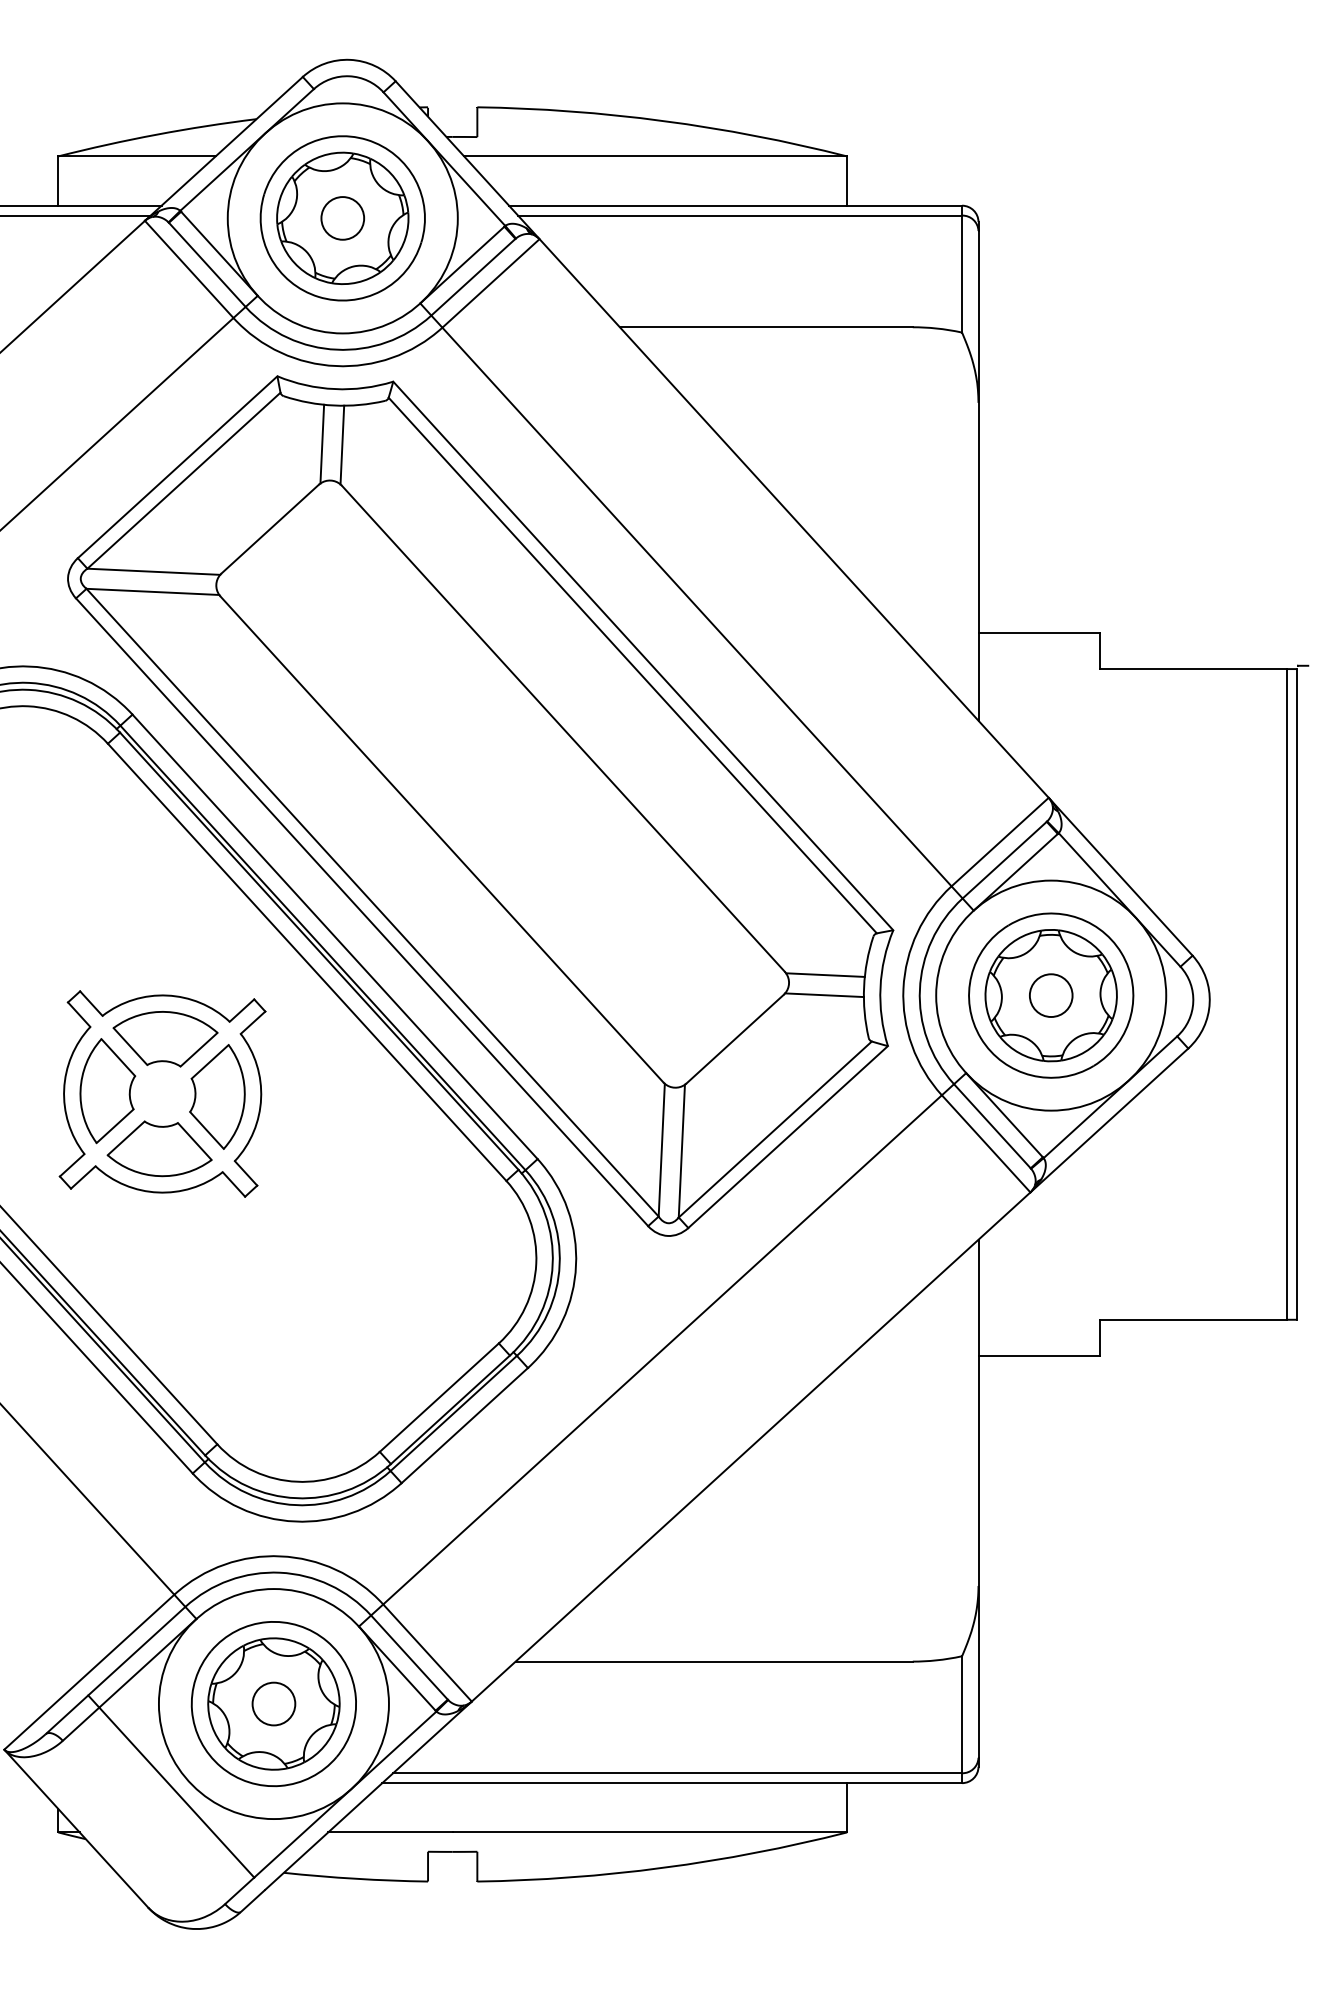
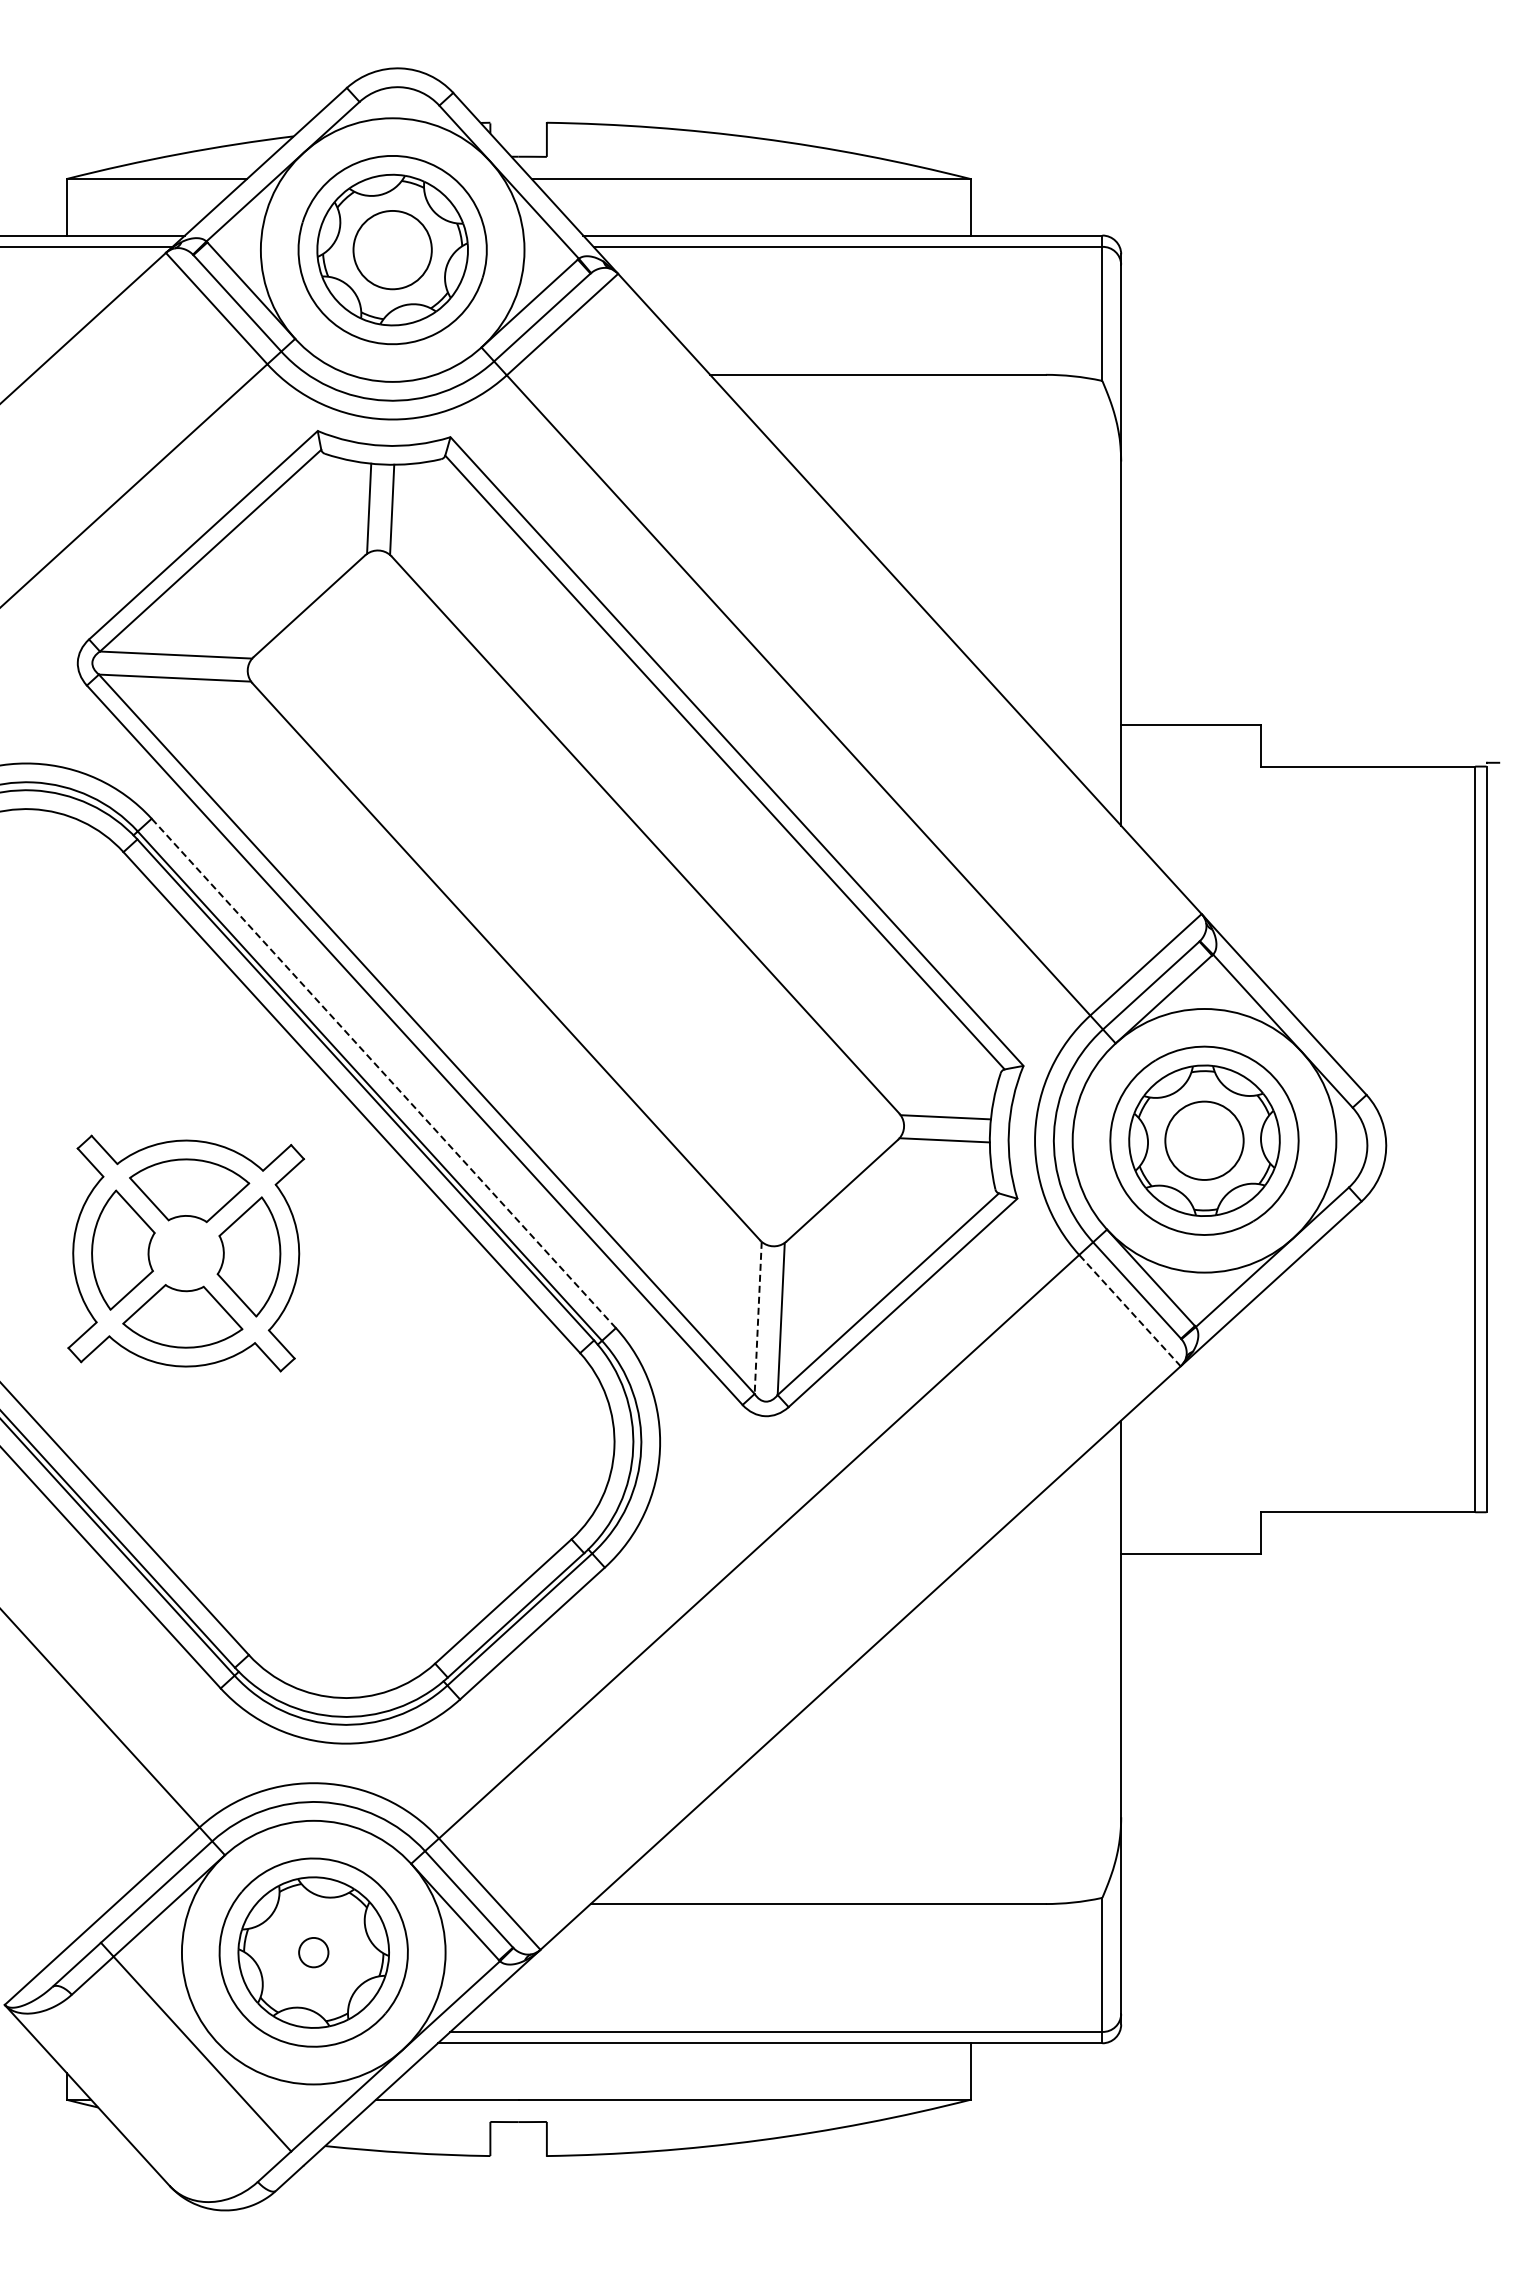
circle: (342, 217) -> (392, 249), size x1.6
line: (334, 936) -> (383, 1073), solid -> dashed
circle: (1051, 995) -> (1204, 1140), size x1.6
line: (985, 1143) -> (1129, 1310), solid -> dashed
line: (662, 1150) -> (758, 1318), solid -> dashed
circle: (273, 1703) -> (313, 1952), size x0.6

